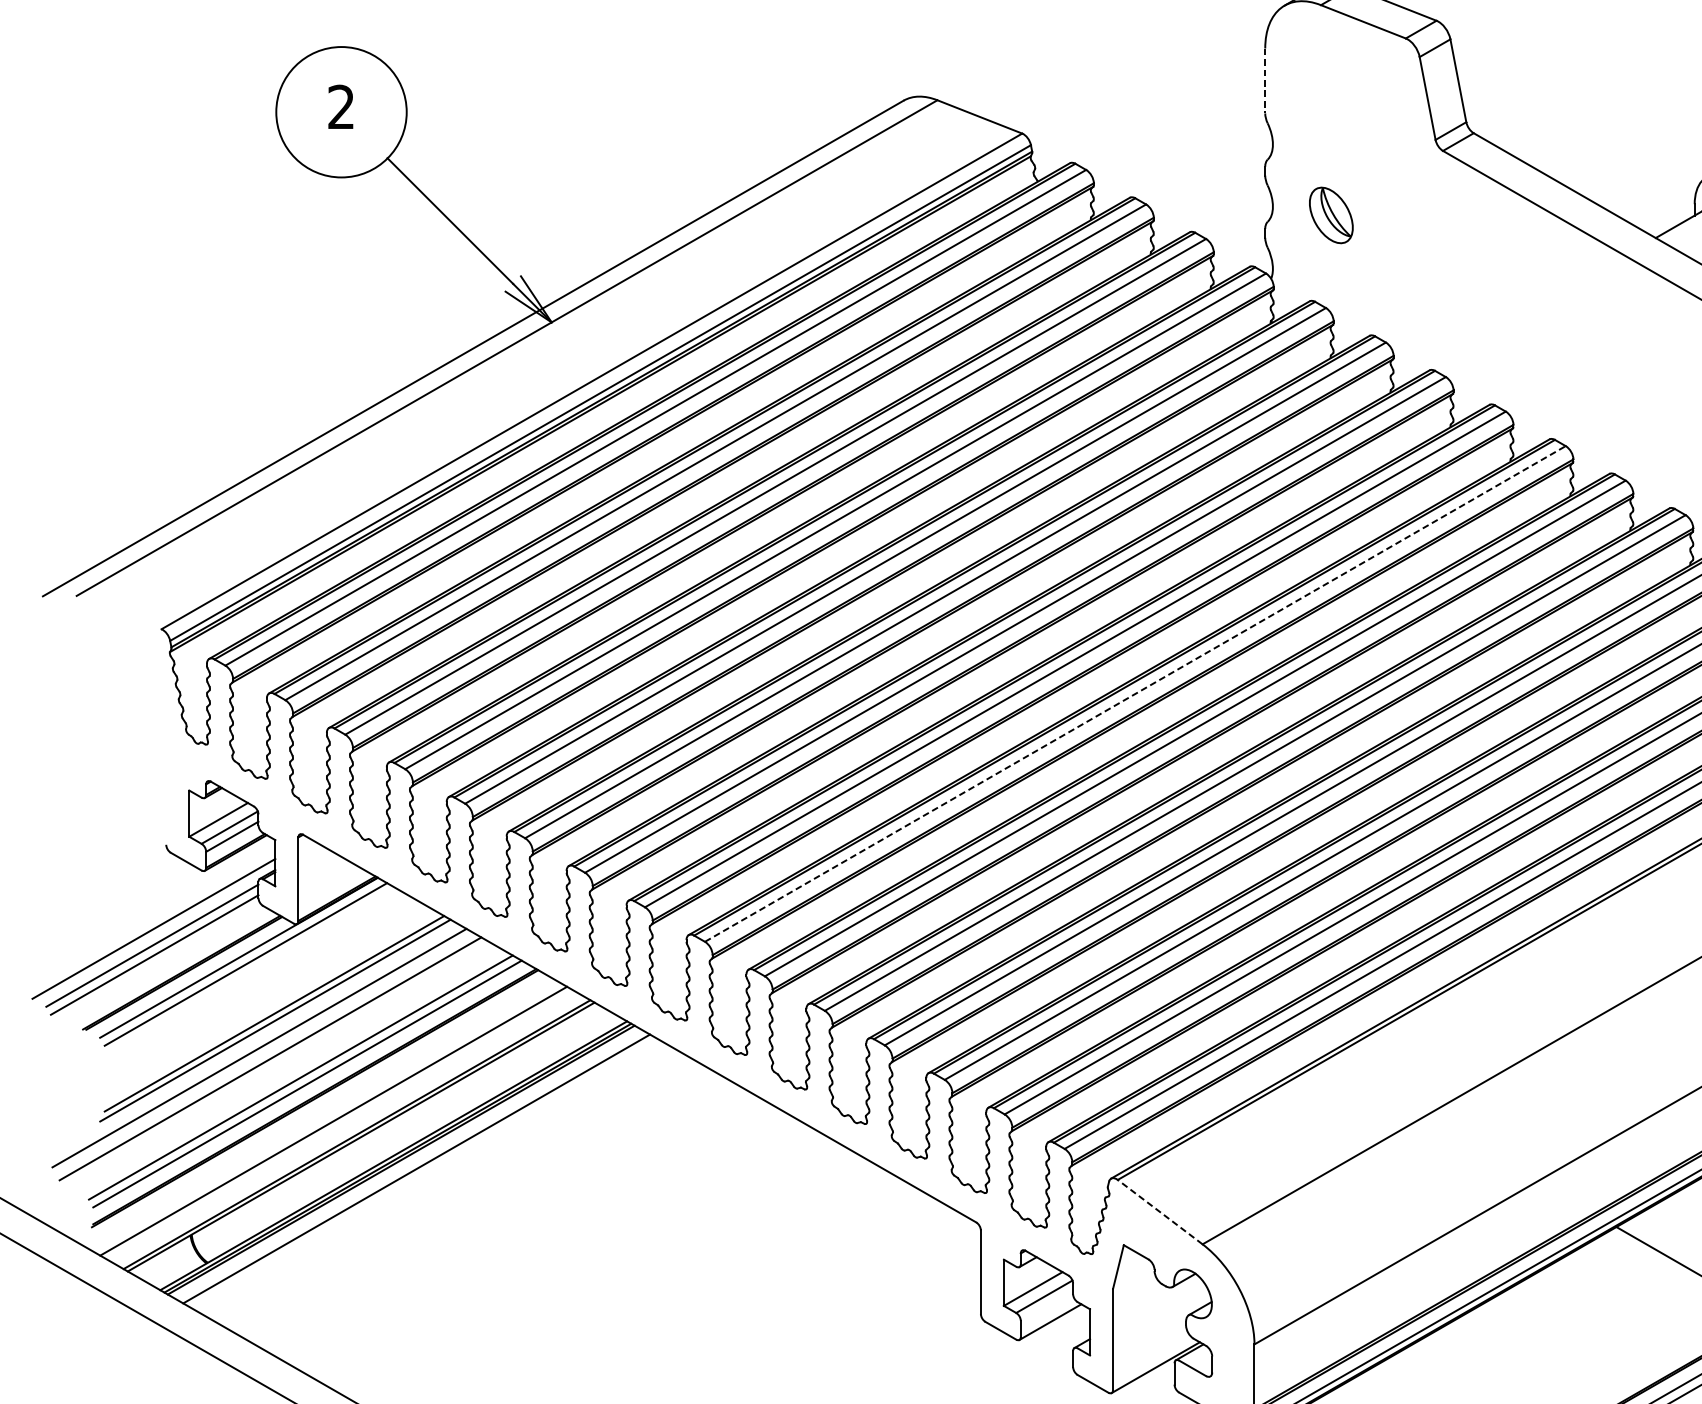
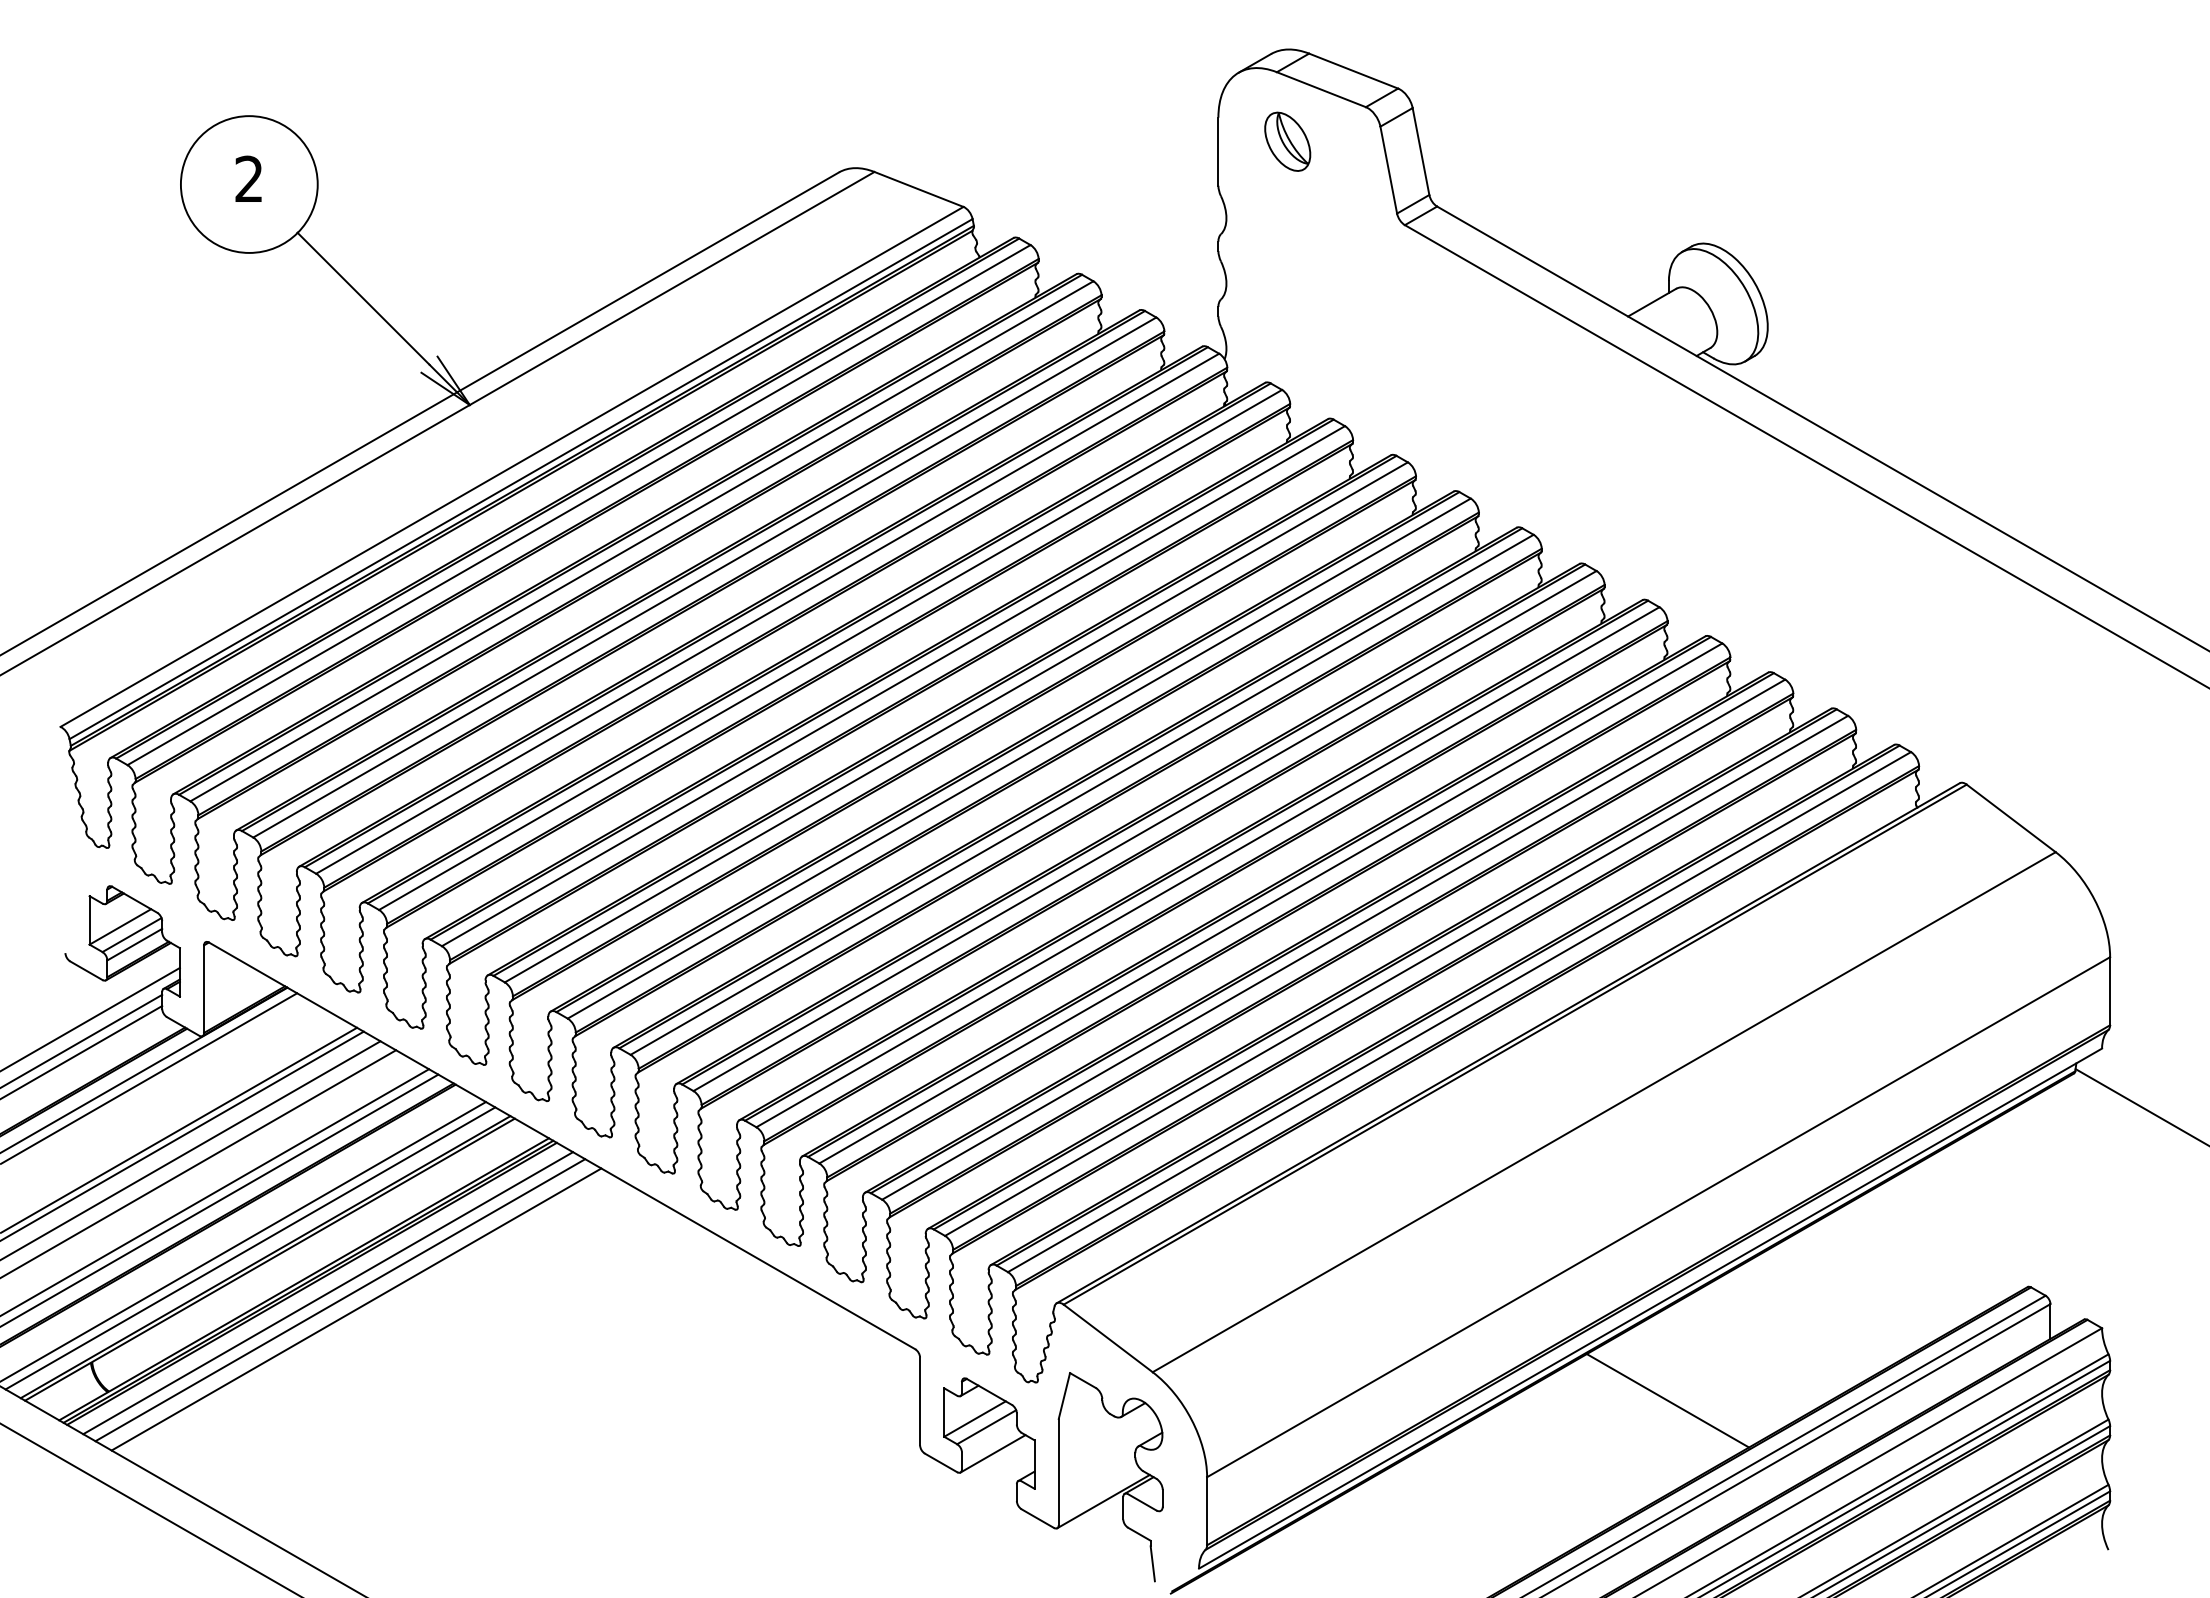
line: (1265, 81) -> (1218, 152), dashed -> solid
part: (1331, 215) -> (1287, 141), moved
line: (1135, 693) -> (1082, 794), dashed -> solid
line: (342, 1126) -> (250, 1248), added
line: (428, 1175) -> (340, 1300), added
line: (443, 1184) -> (356, 1309), added
line: (1160, 1212) -> (1108, 1338), dashed -> solid

